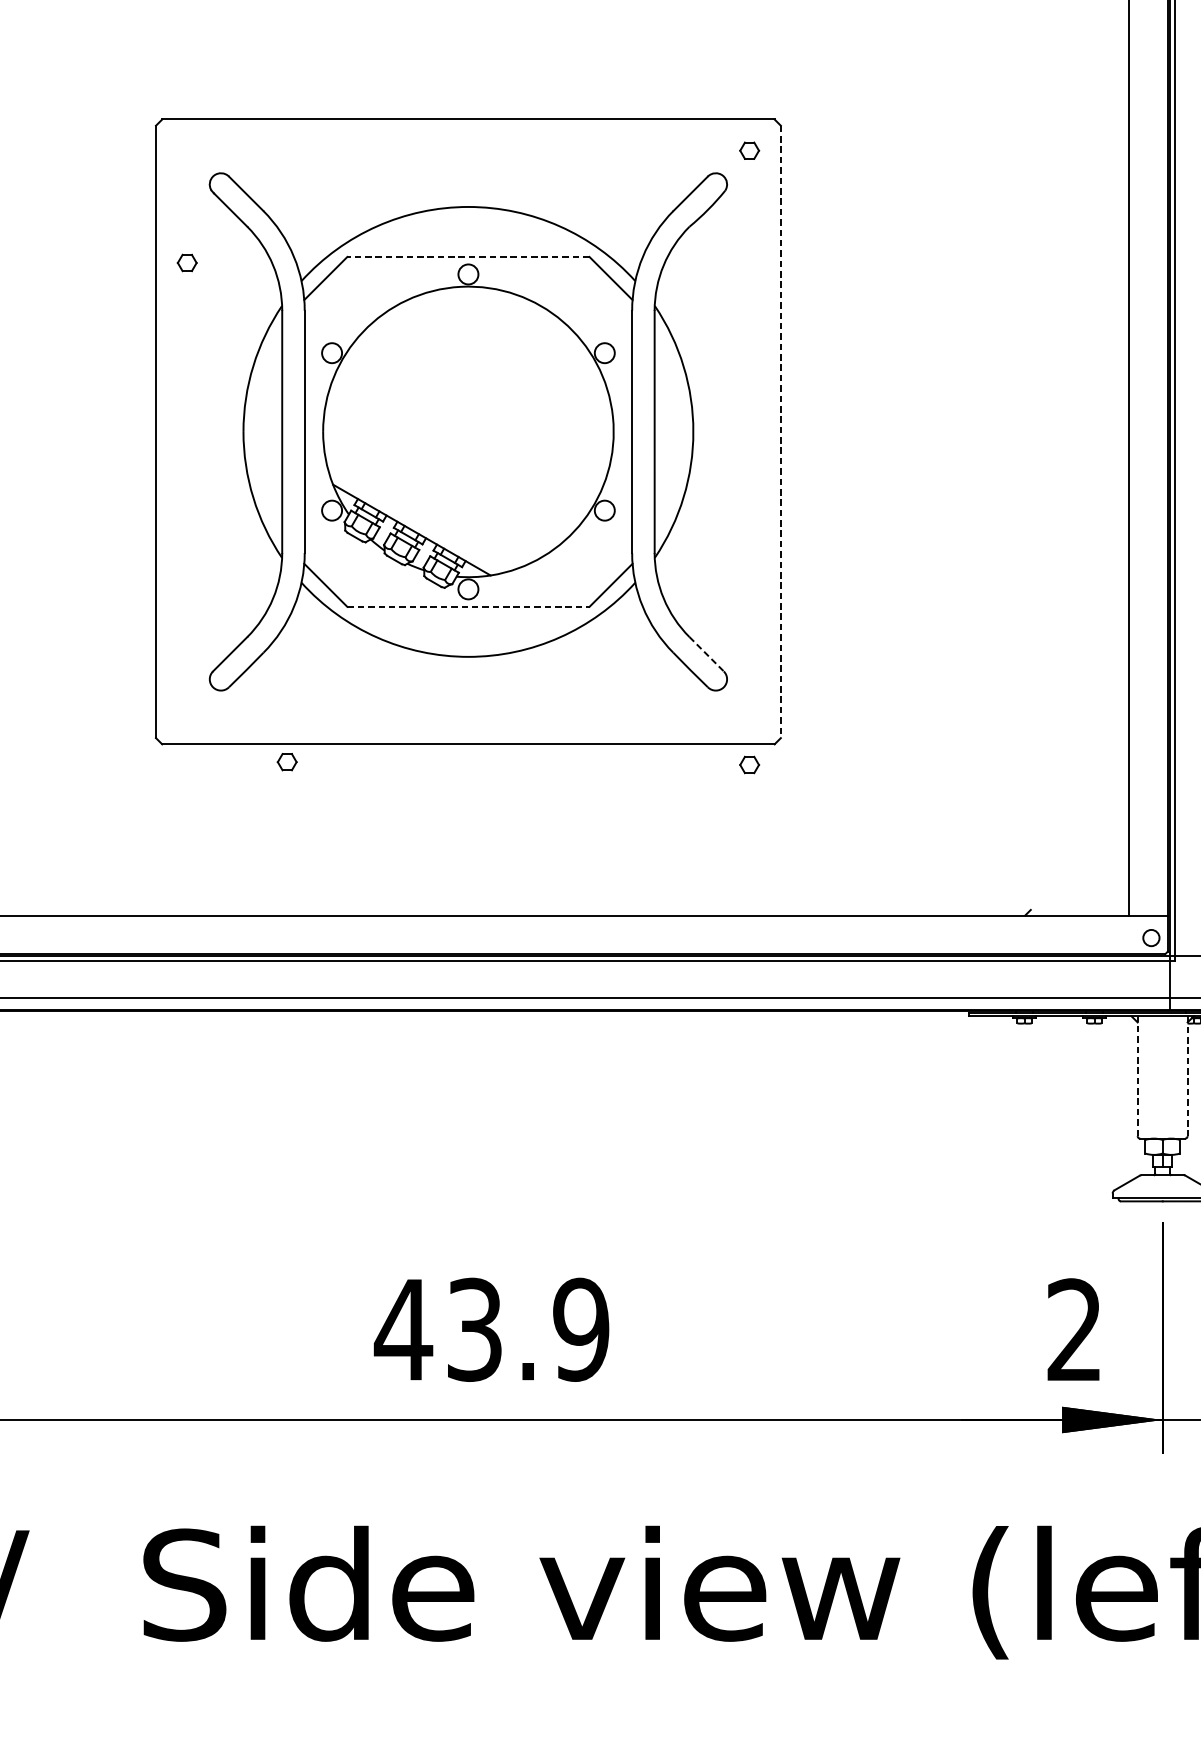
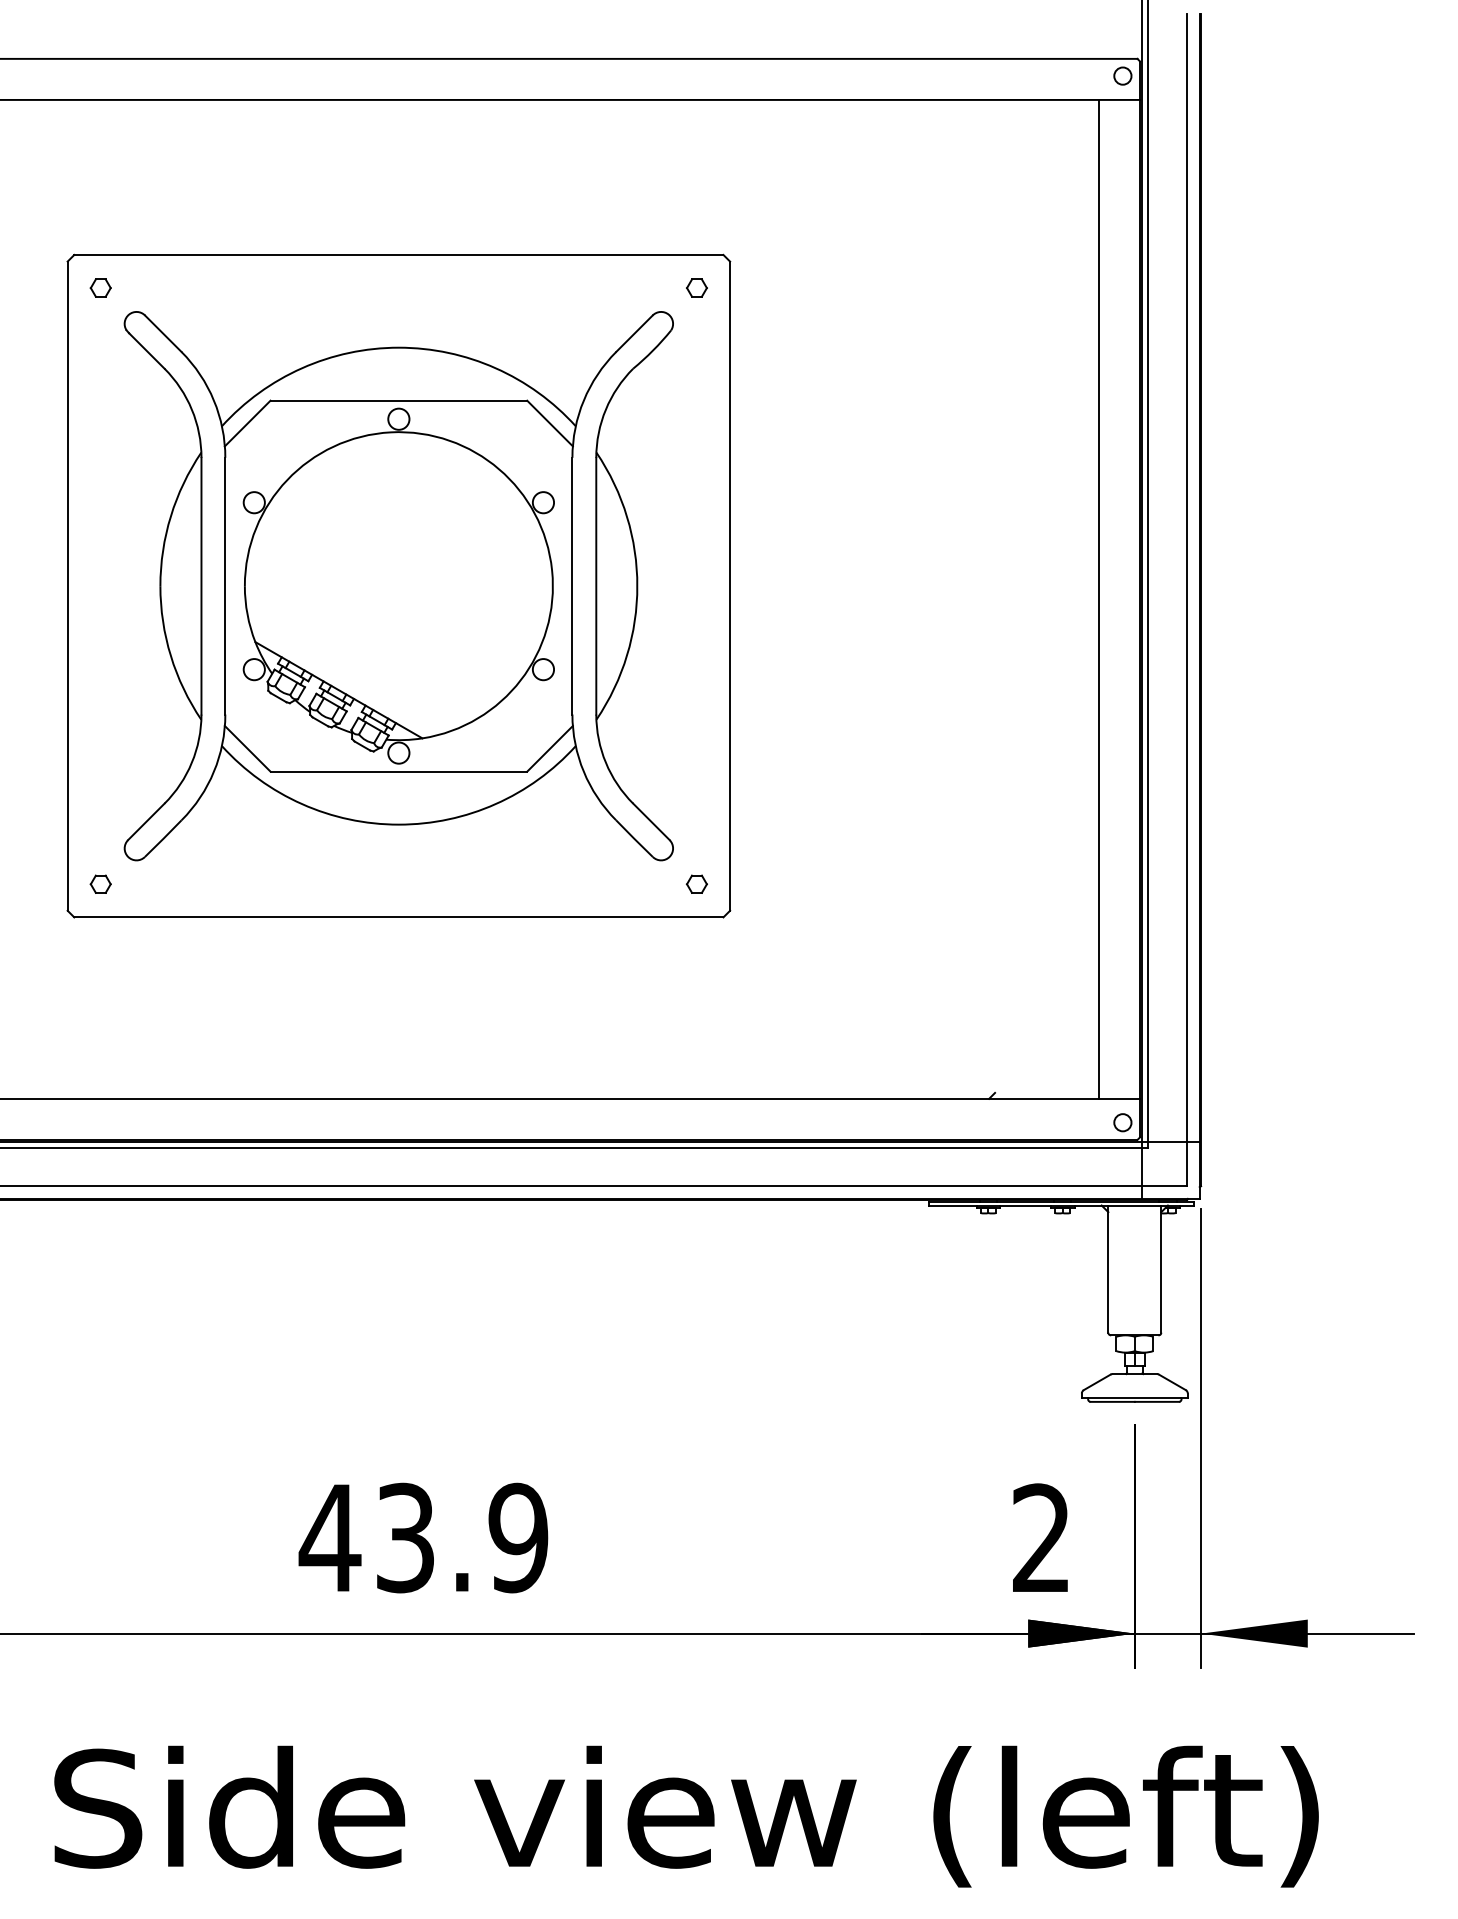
line: (468, 256) -> (398, 400), dashed -> solid
part: (186, 262) -> (100, 287), moved
line: (781, 432) -> (730, 586), dashed -> solid
line: (469, 606) -> (399, 771), dashed -> solid
line: (706, 653) -> (651, 821), dashed -> solid
part: (286, 761) -> (100, 883), moved
part: (749, 764) -> (696, 883), moved
line: (1137, 1076) -> (1108, 1269), dashed -> solid
line: (1187, 1076) -> (1161, 1269), dashed -> solid

